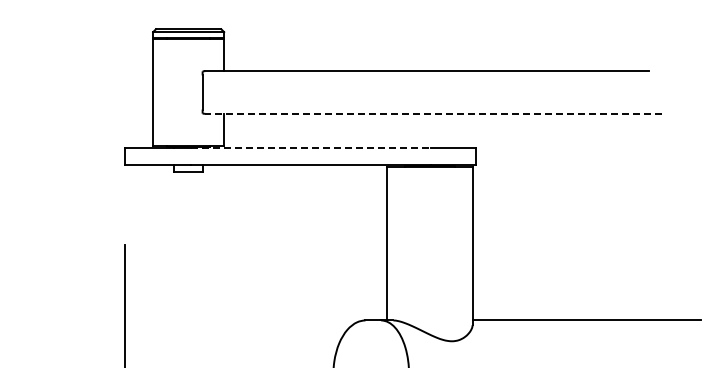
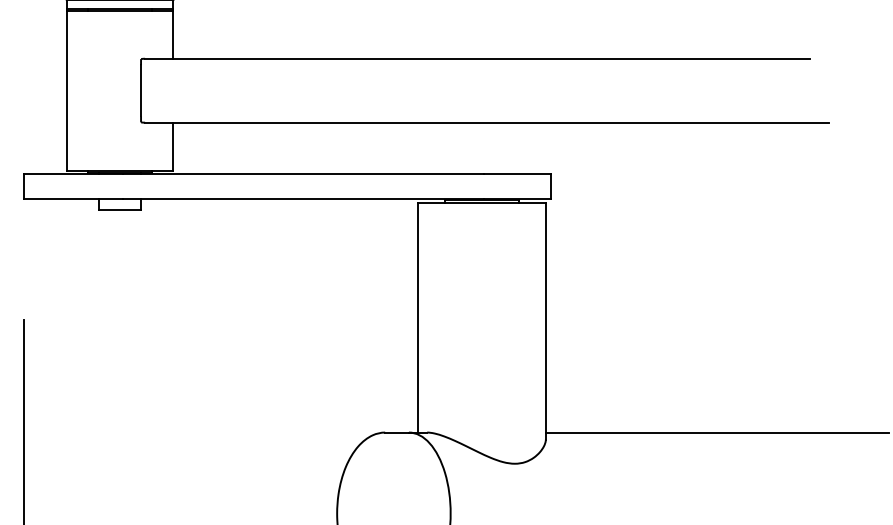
line: (432, 113) -> (485, 122), dashed -> solid
line: (311, 147) -> (304, 173), dashed -> solid

